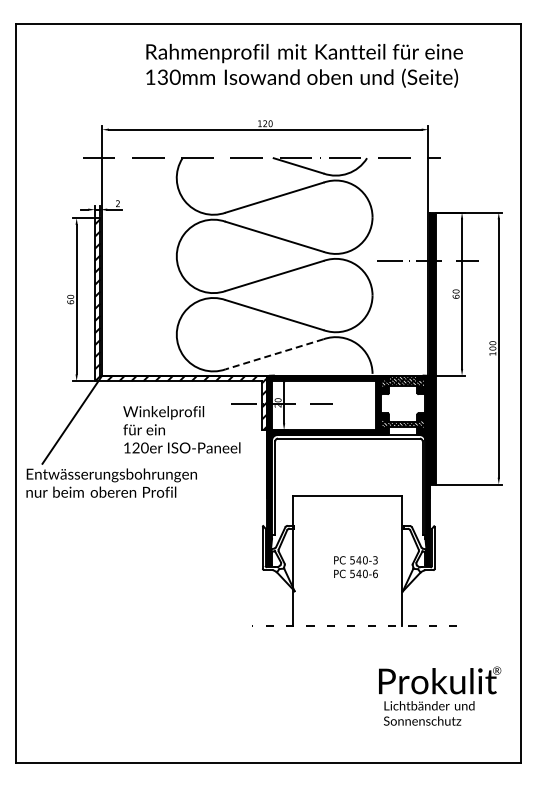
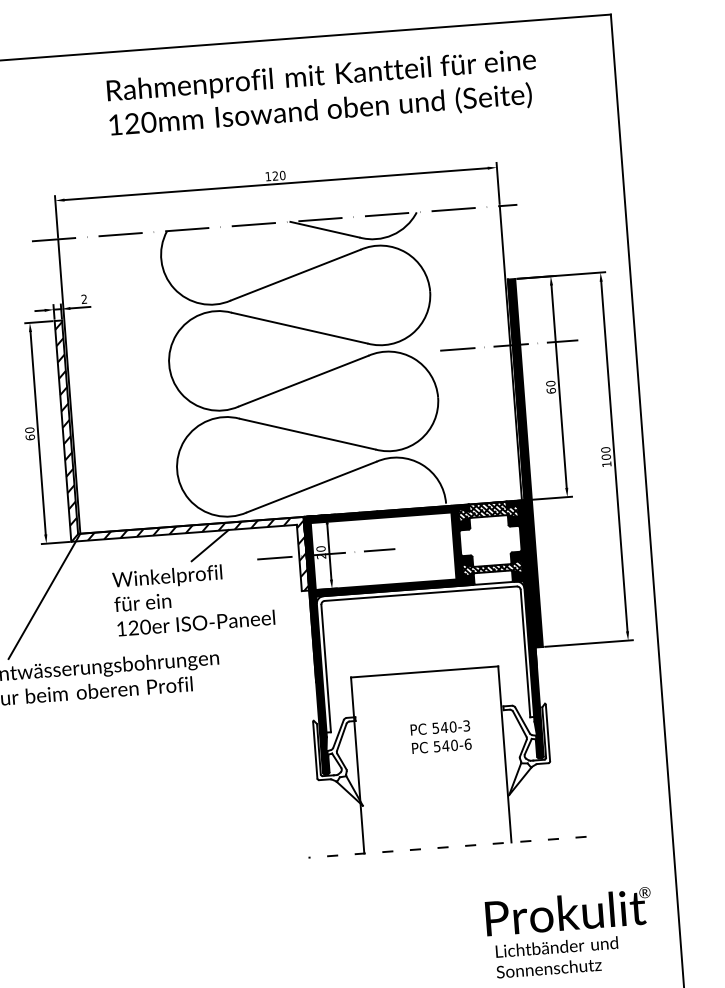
text: (162, 79) -> (131, 126), 130mm -> 120mm
line: (274, 354) -> (311, 487), dashed -> solid
line: (196, 391) -> (209, 545), added
text: (355, 567) -> (440, 737), moved

